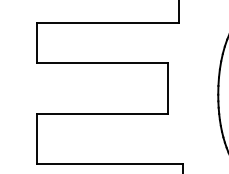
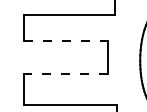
line: (103, 62) -> (66, 40), solid -> dashed
line: (102, 114) -> (65, 73), solid -> dashed

